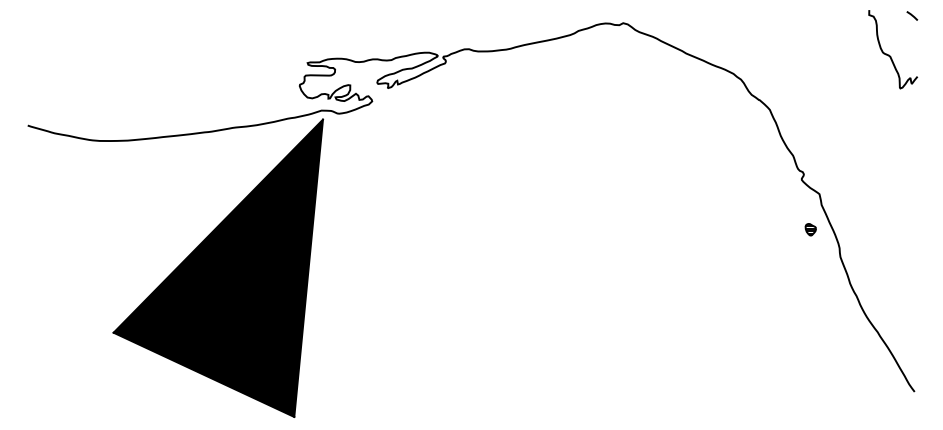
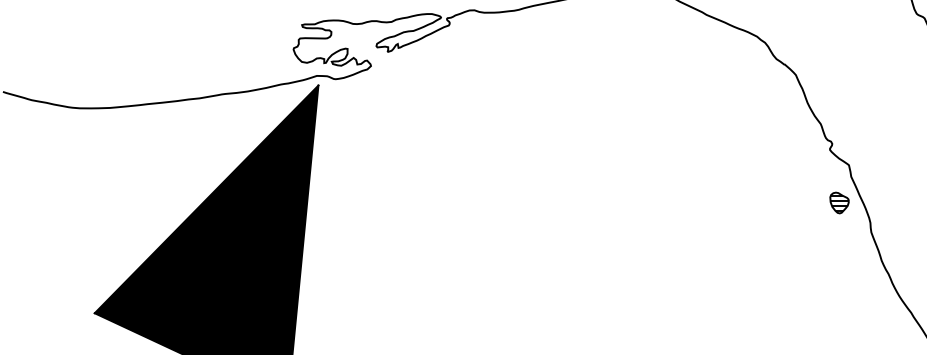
part: (810, 229) -> (839, 202), size x1.67

